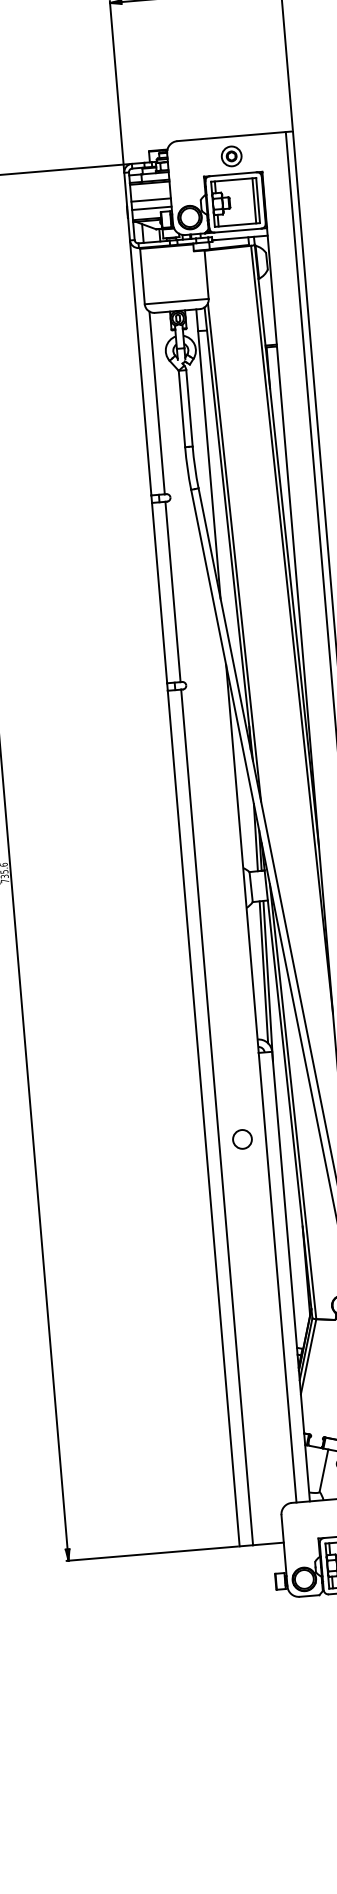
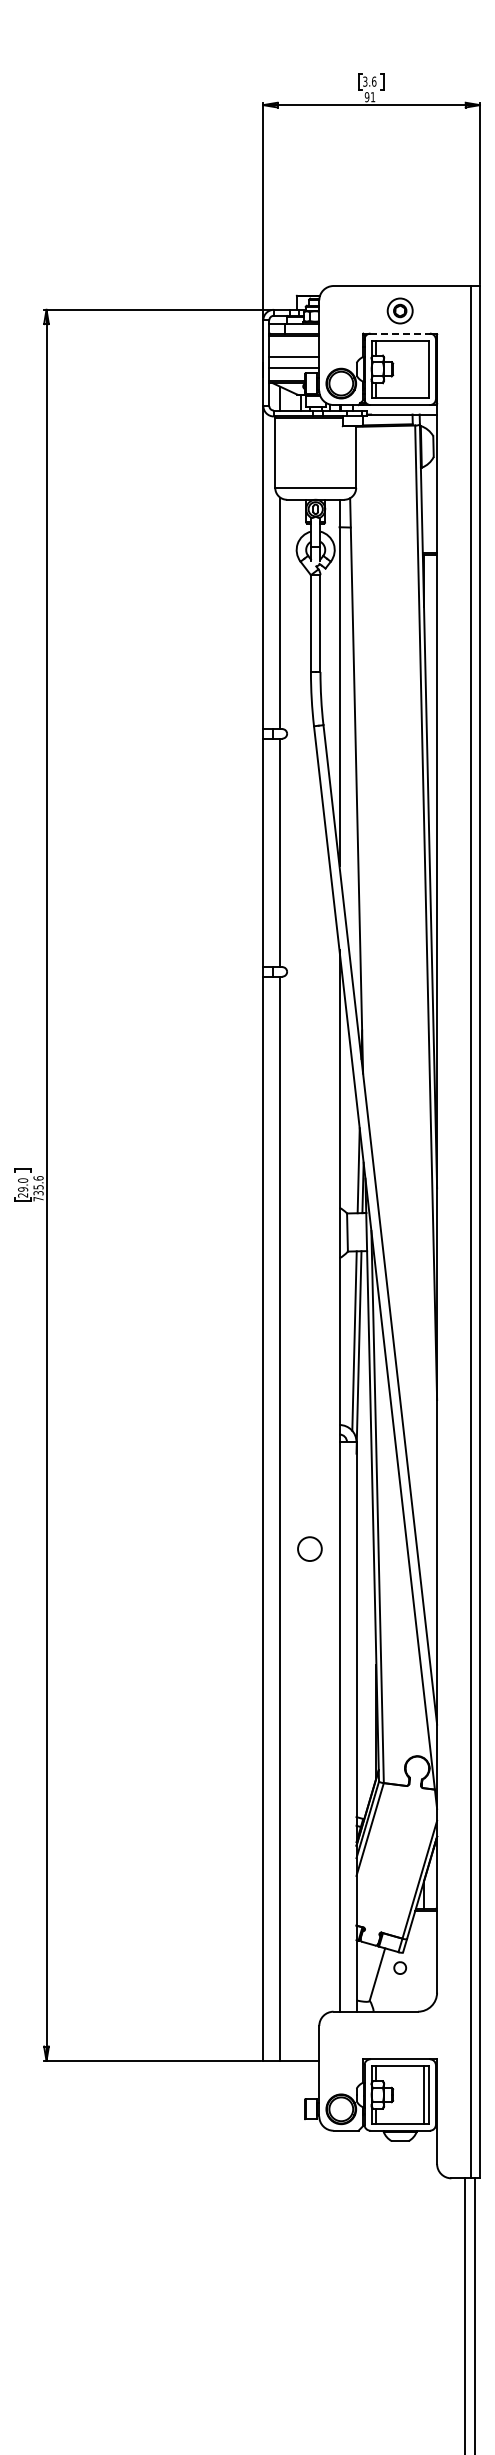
line: (233, 174) -> (400, 333), solid -> dashed
line: (254, 200) -> (424, 368), removed
line: (234, 552) -> (361, 809), removed

